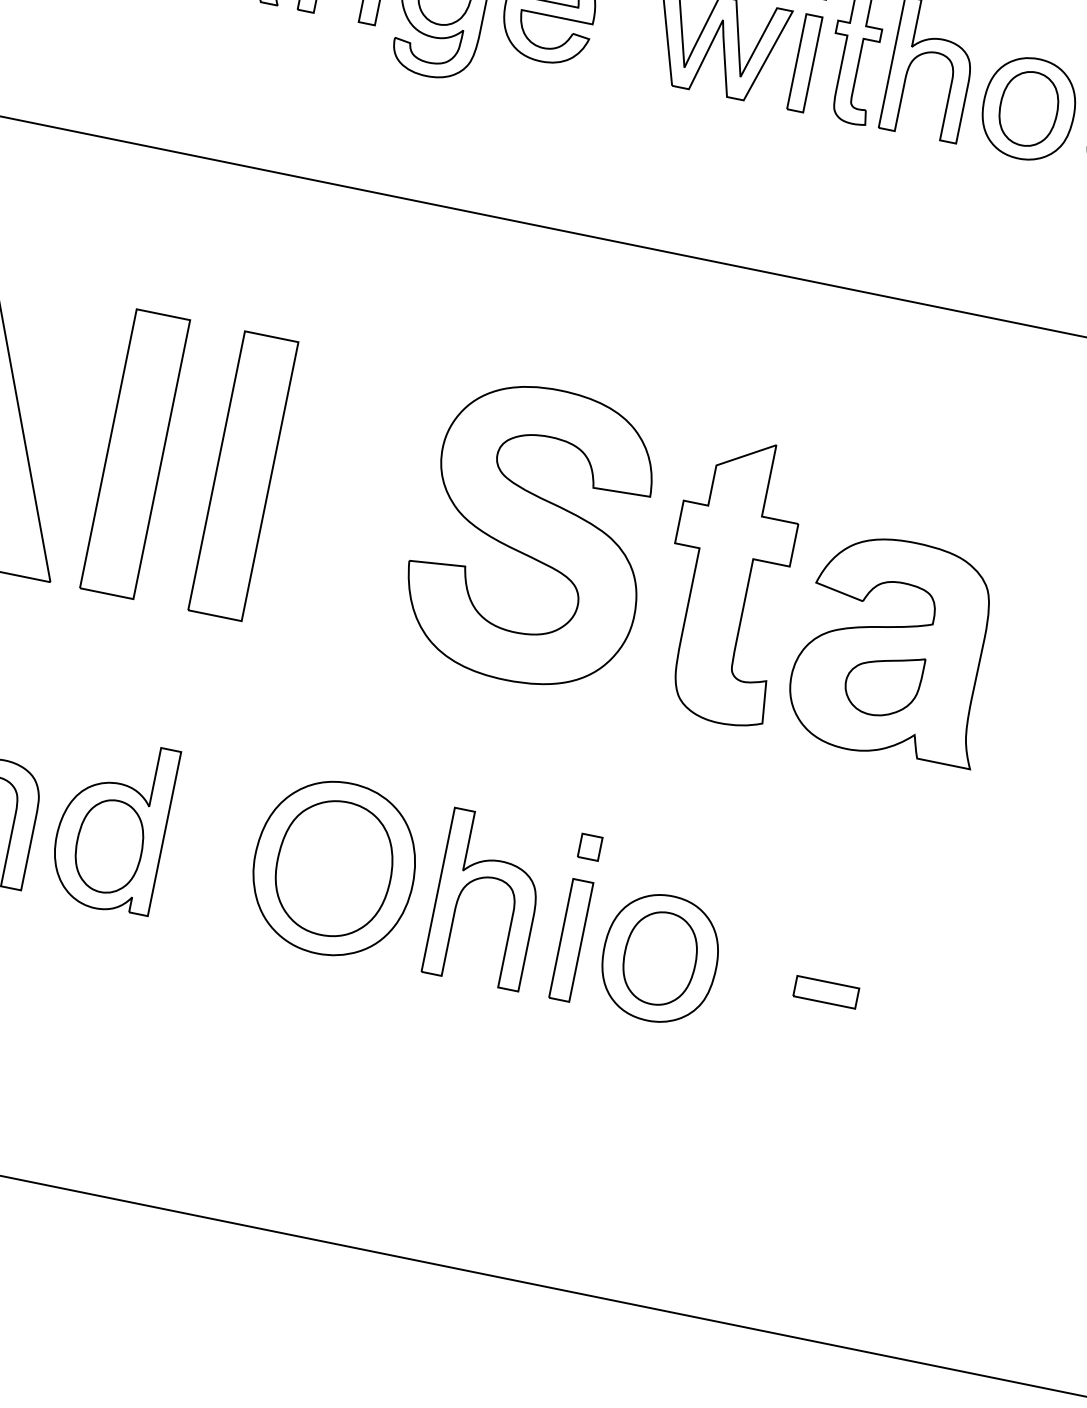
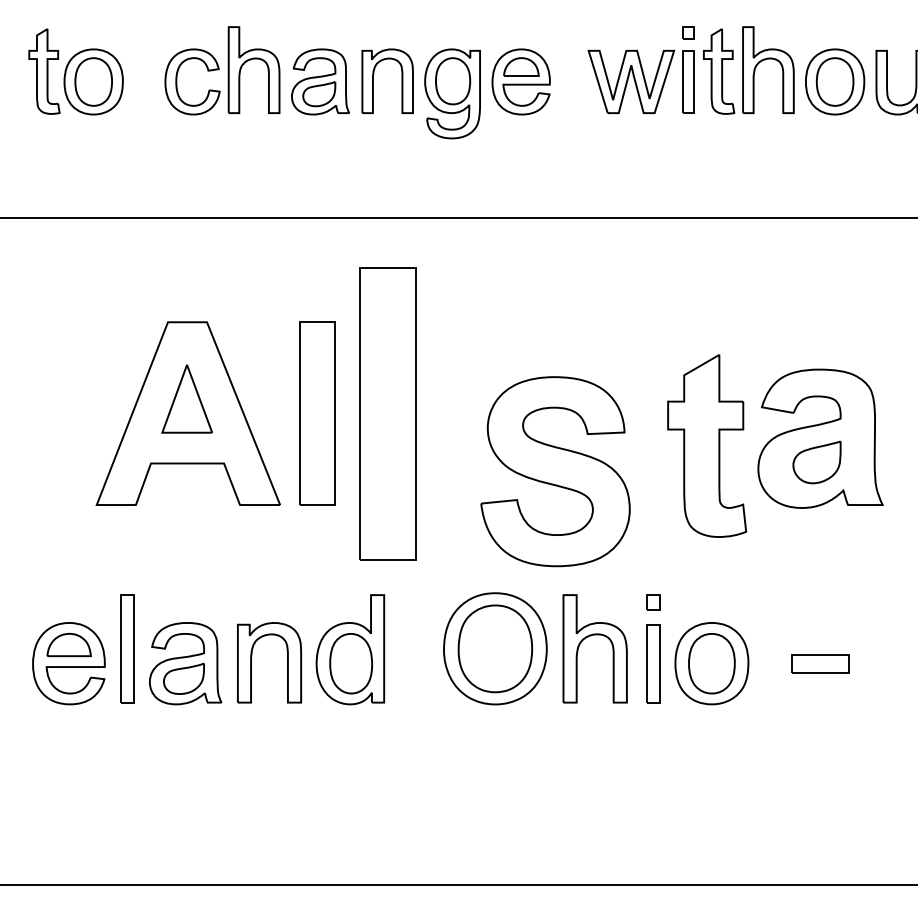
part: (242, 475) -> (387, 413), size x1.6
part: (532, 534) -> (555, 471), moved
part: (730, 579) -> (707, 445), moved
part: (825, 991) -> (820, 663), size x1.4

